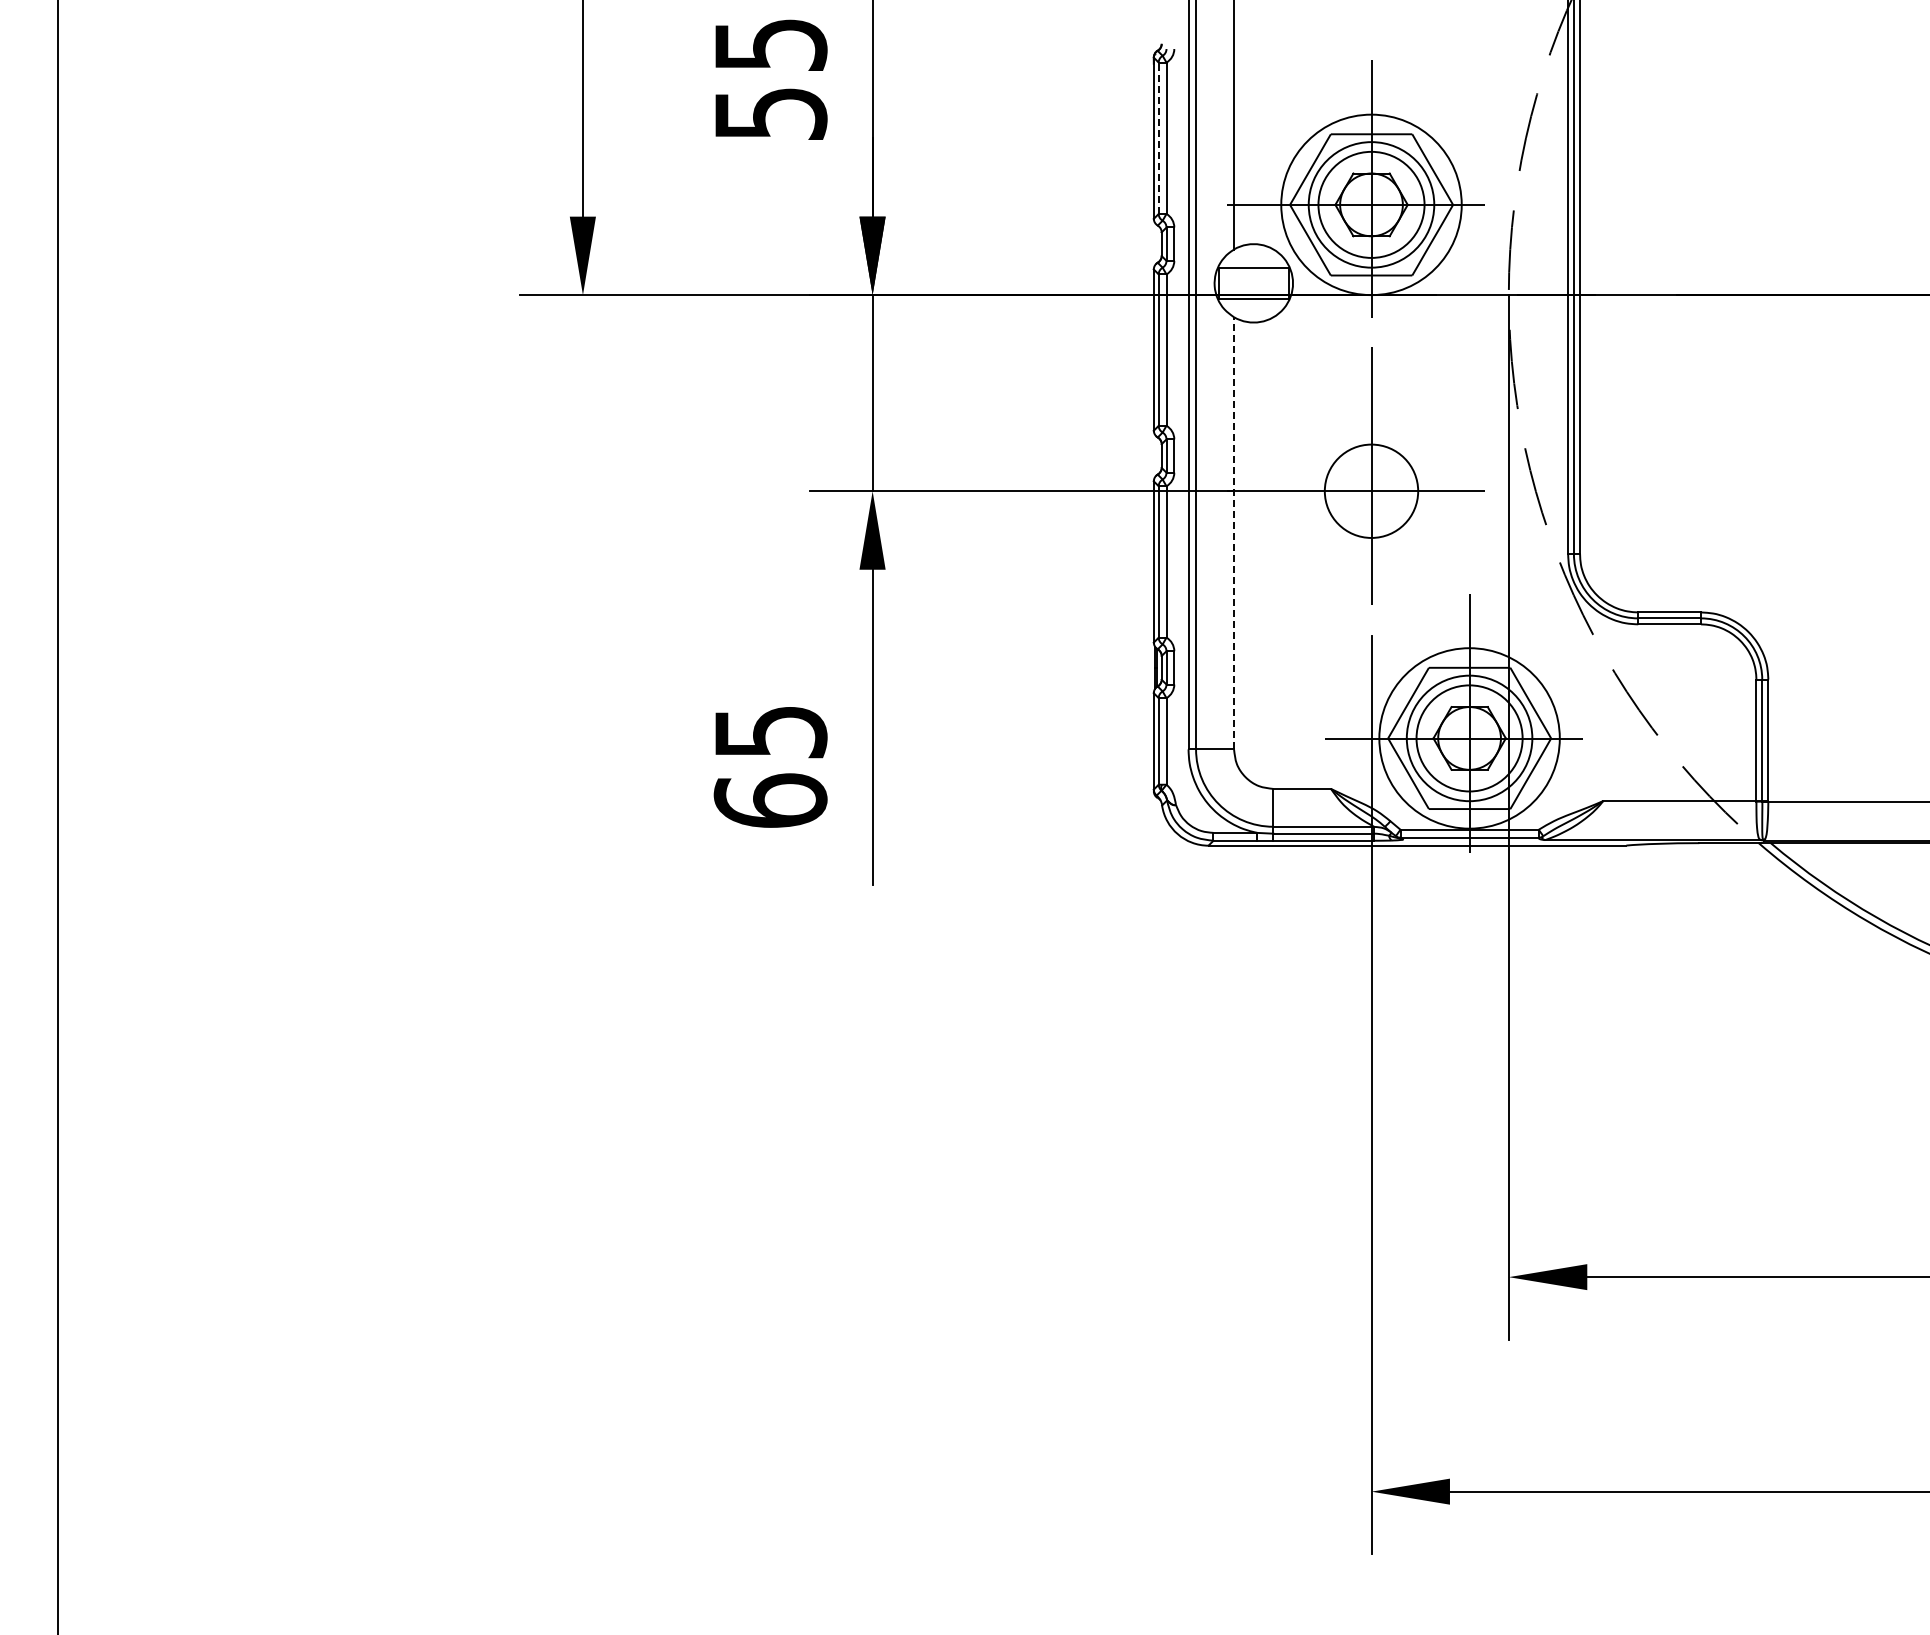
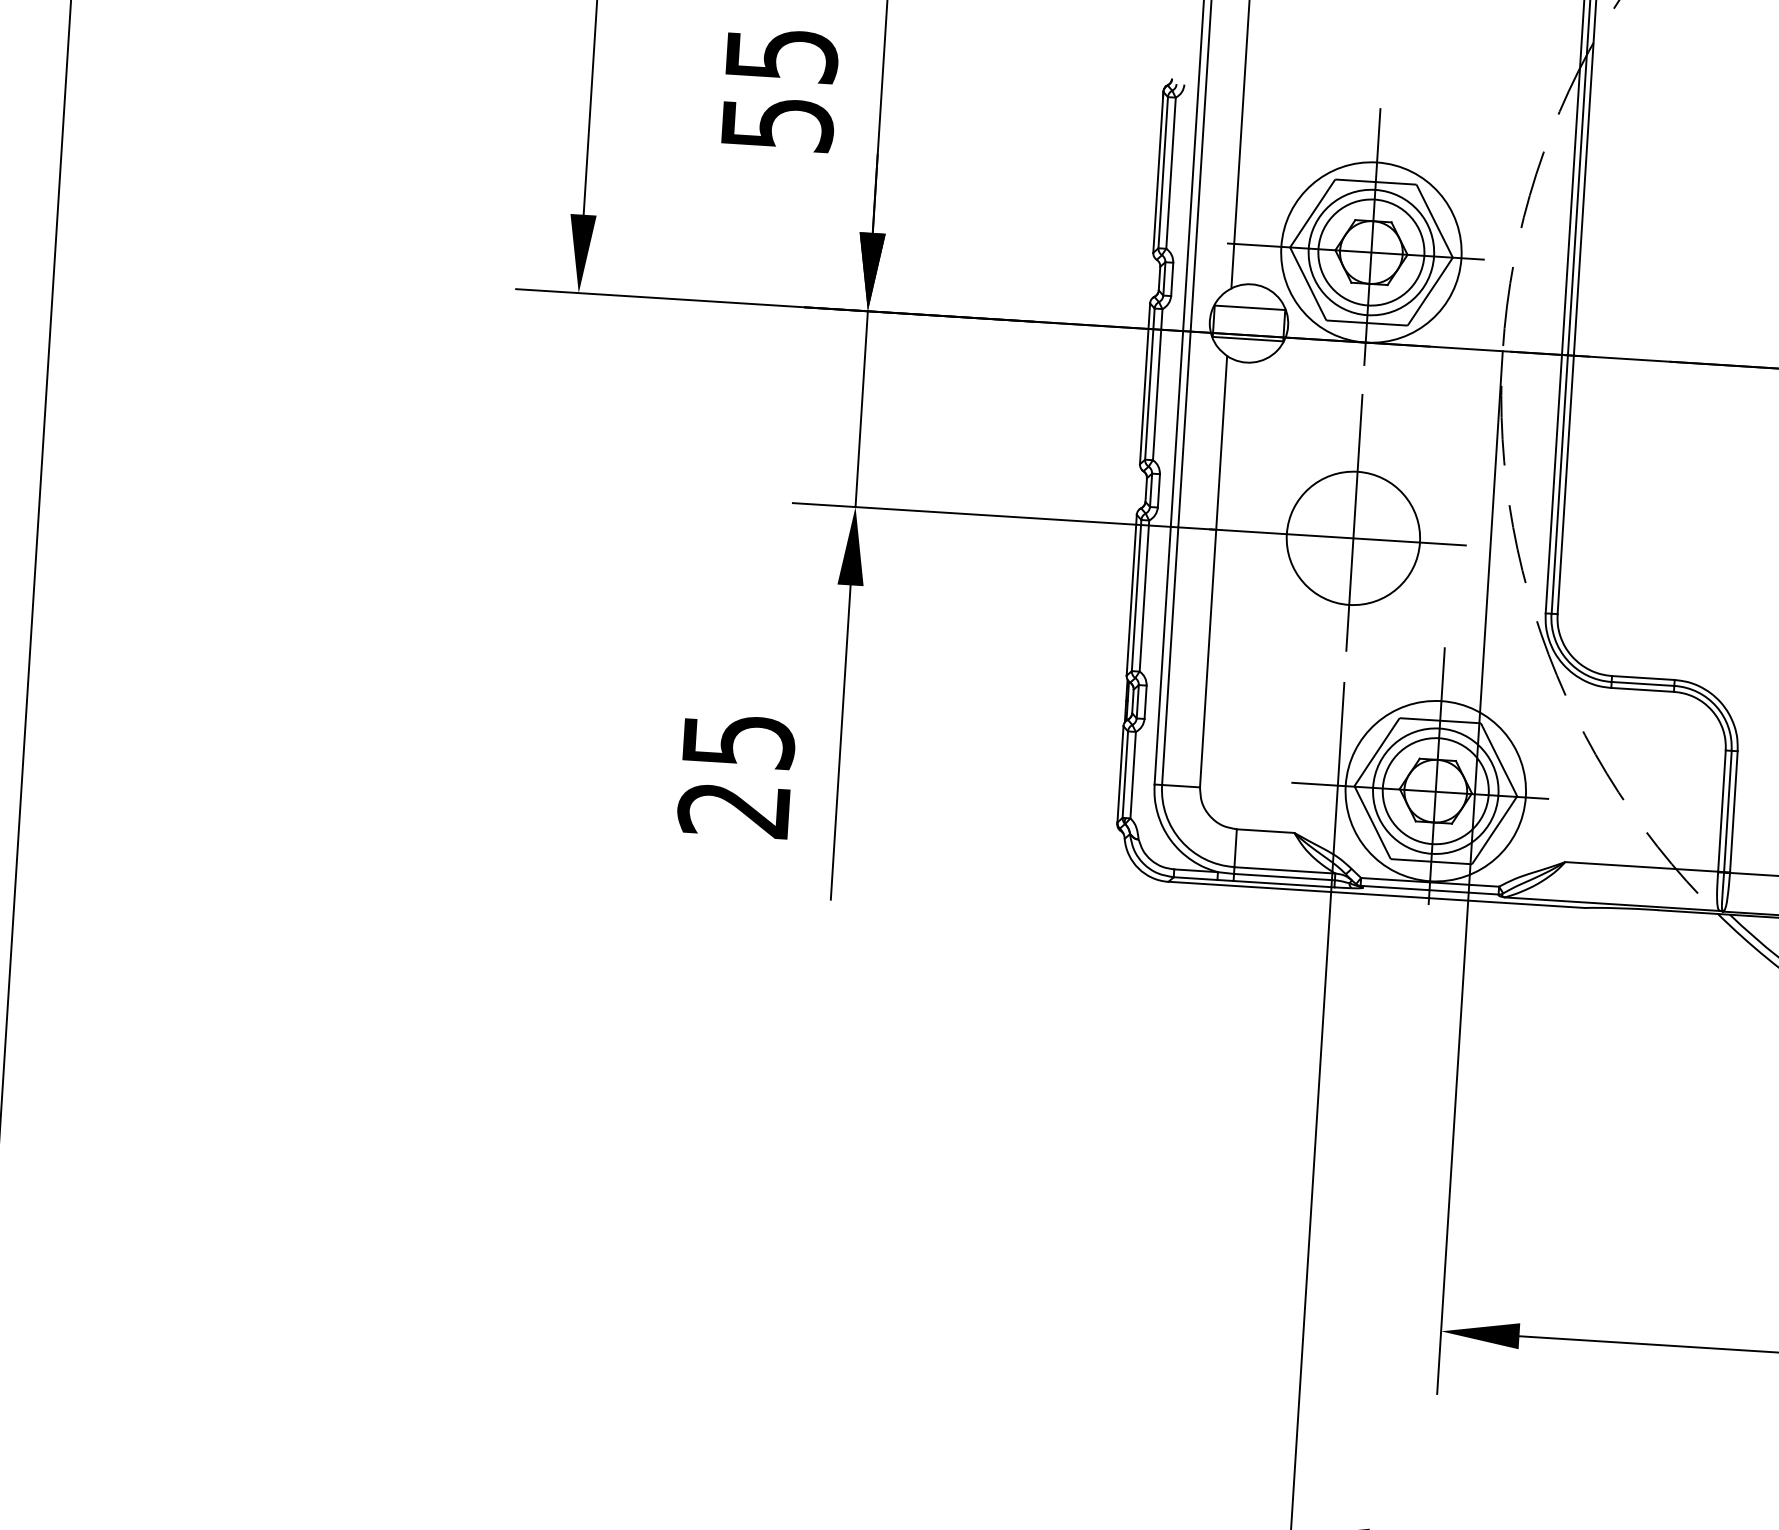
line: (1158, 138) -> (1162, 172), dashed -> solid
circle: (1371, 490) -> (1353, 537), size x1.43
line: (1234, 532) -> (1214, 570), dashed -> solid
text: (770, 800) -> (734, 809), 65 -> 25

